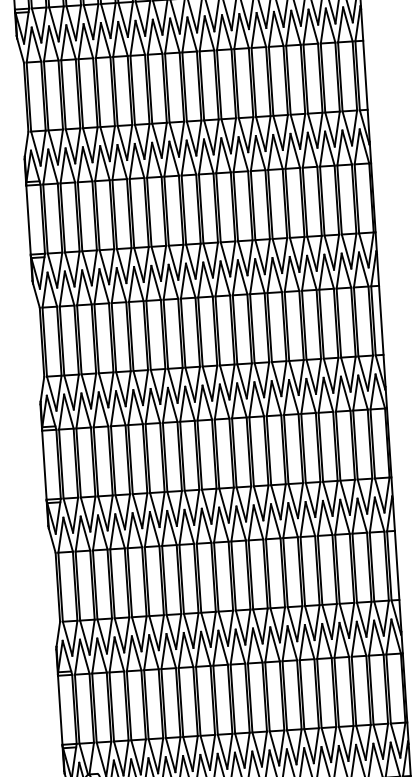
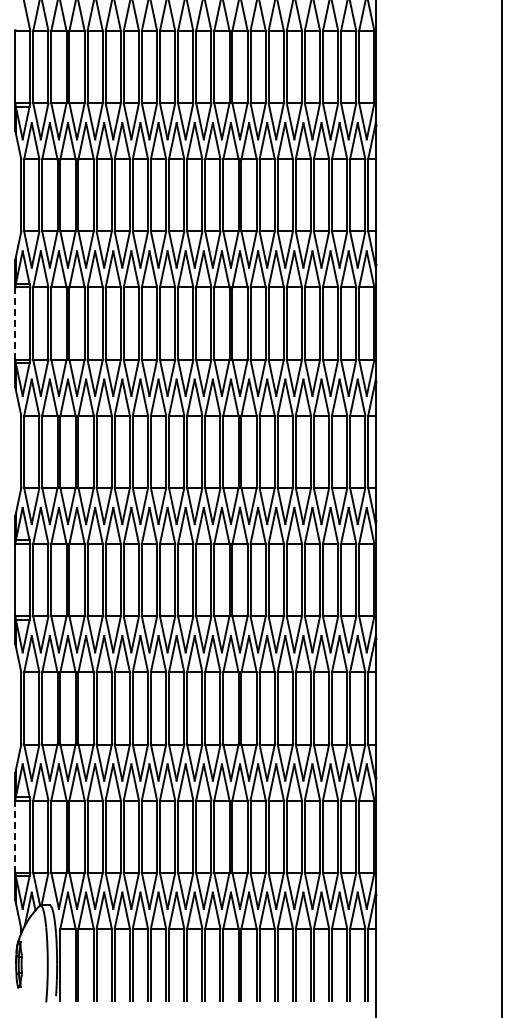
line: (28, 220) -> (15, 323), solid -> dashed
line: (60, 710) -> (15, 836), solid -> dashed

